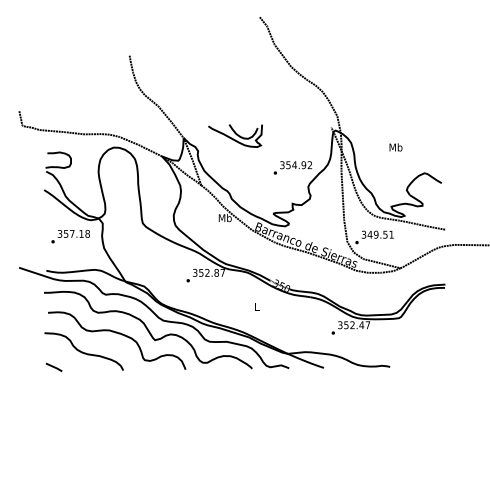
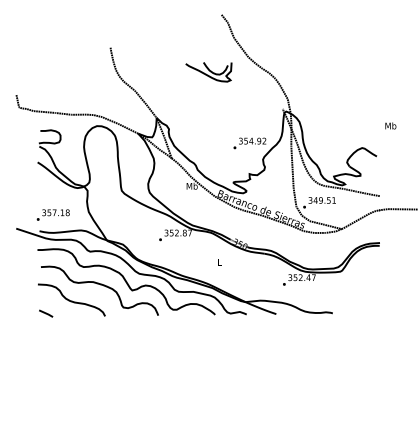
part: (235, 136) -> (208, 72), moved
text: (395, 146) -> (390, 125), moved
text: (69, 235) -> (52, 214), moved

